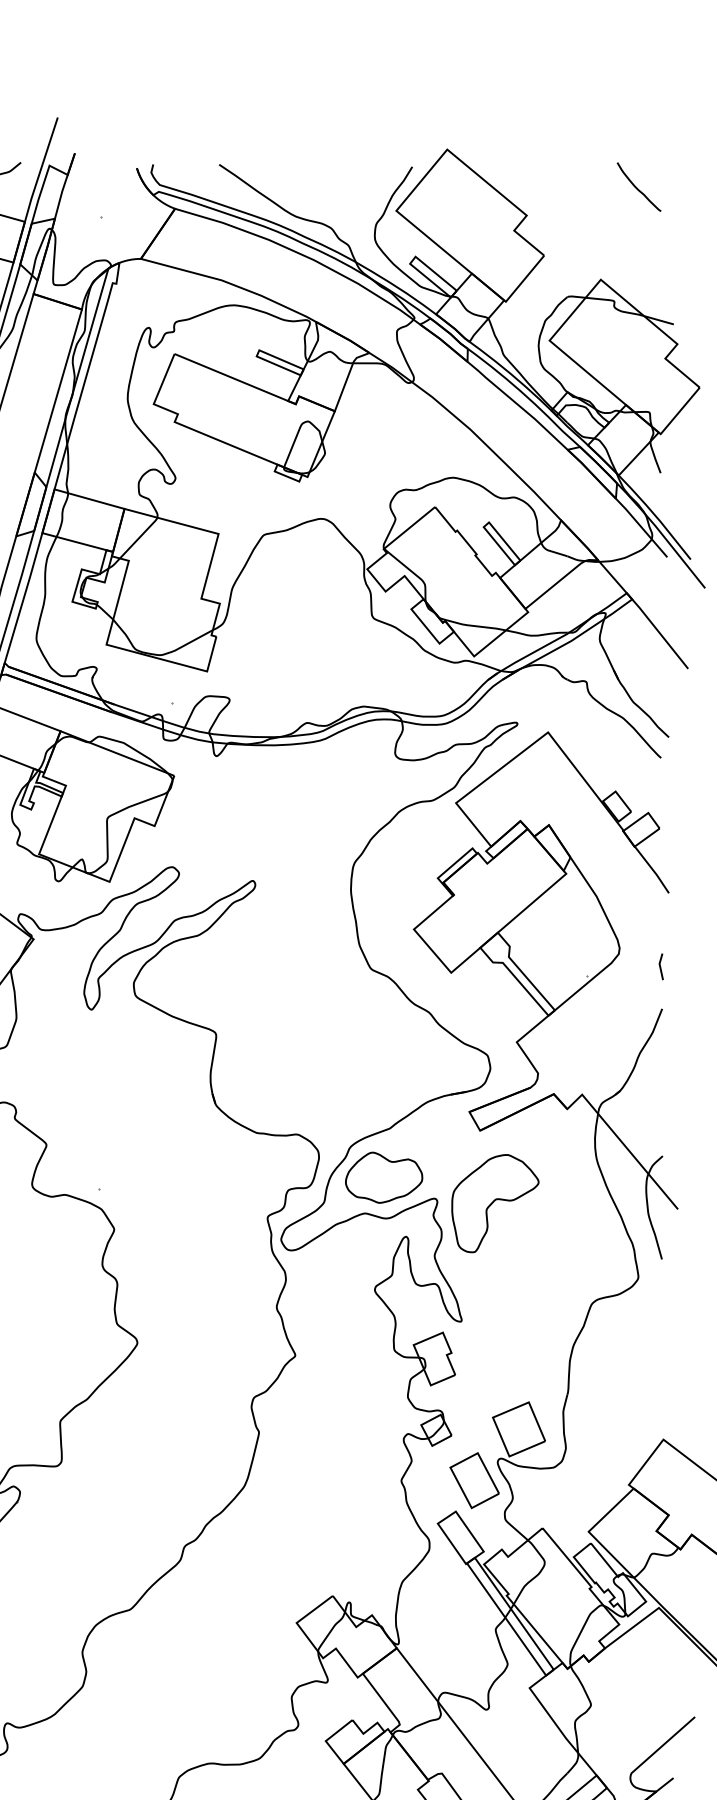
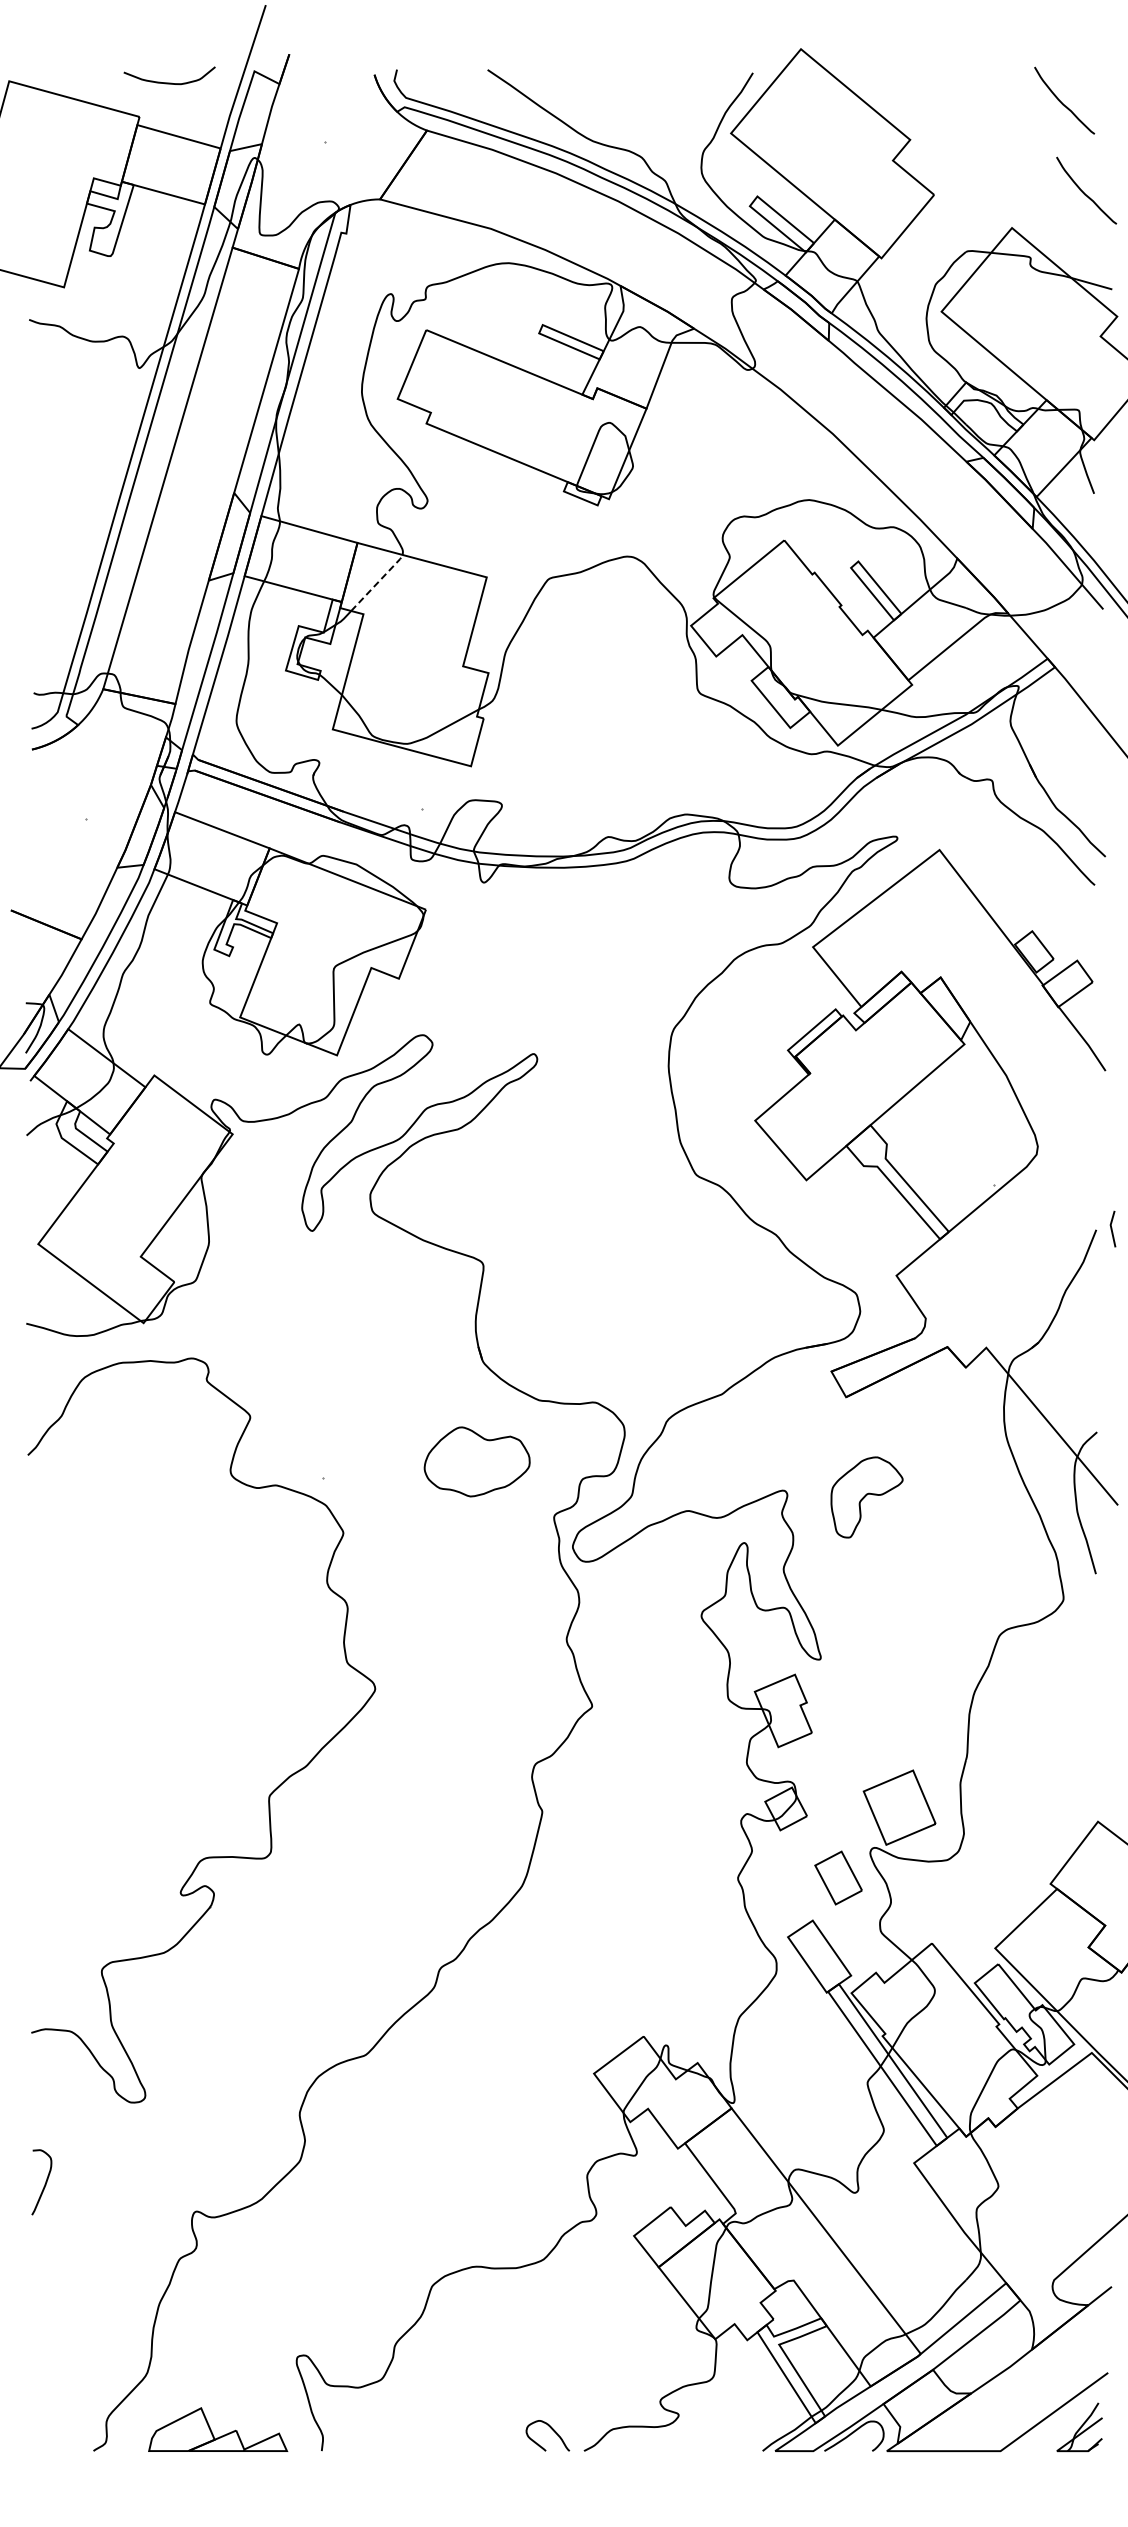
curve: (653, 253) -> (1084, 192), added
line: (139, 537) -> (378, 582), solid -> dashed
line: (660, 966) -> (1112, 1228), moved
part: (383, 1177) -> (476, 1461), moved
part: (494, 1203) -> (866, 1497), size x0.6
part: (474, 1480) -> (838, 1877), size x0.7

